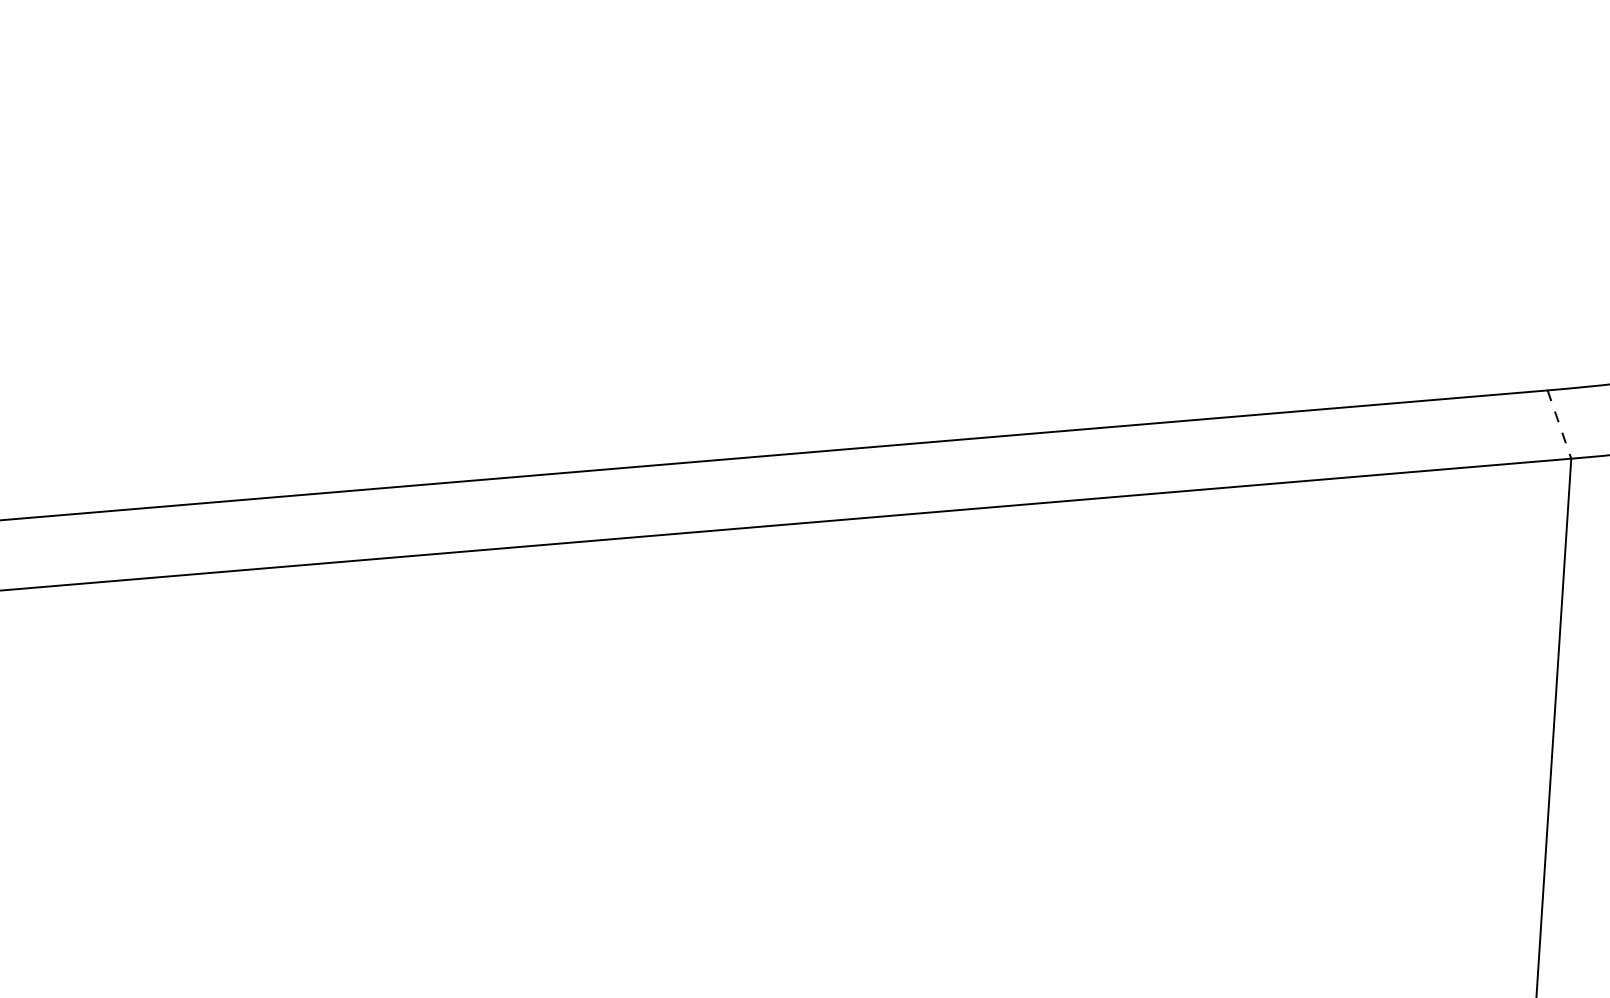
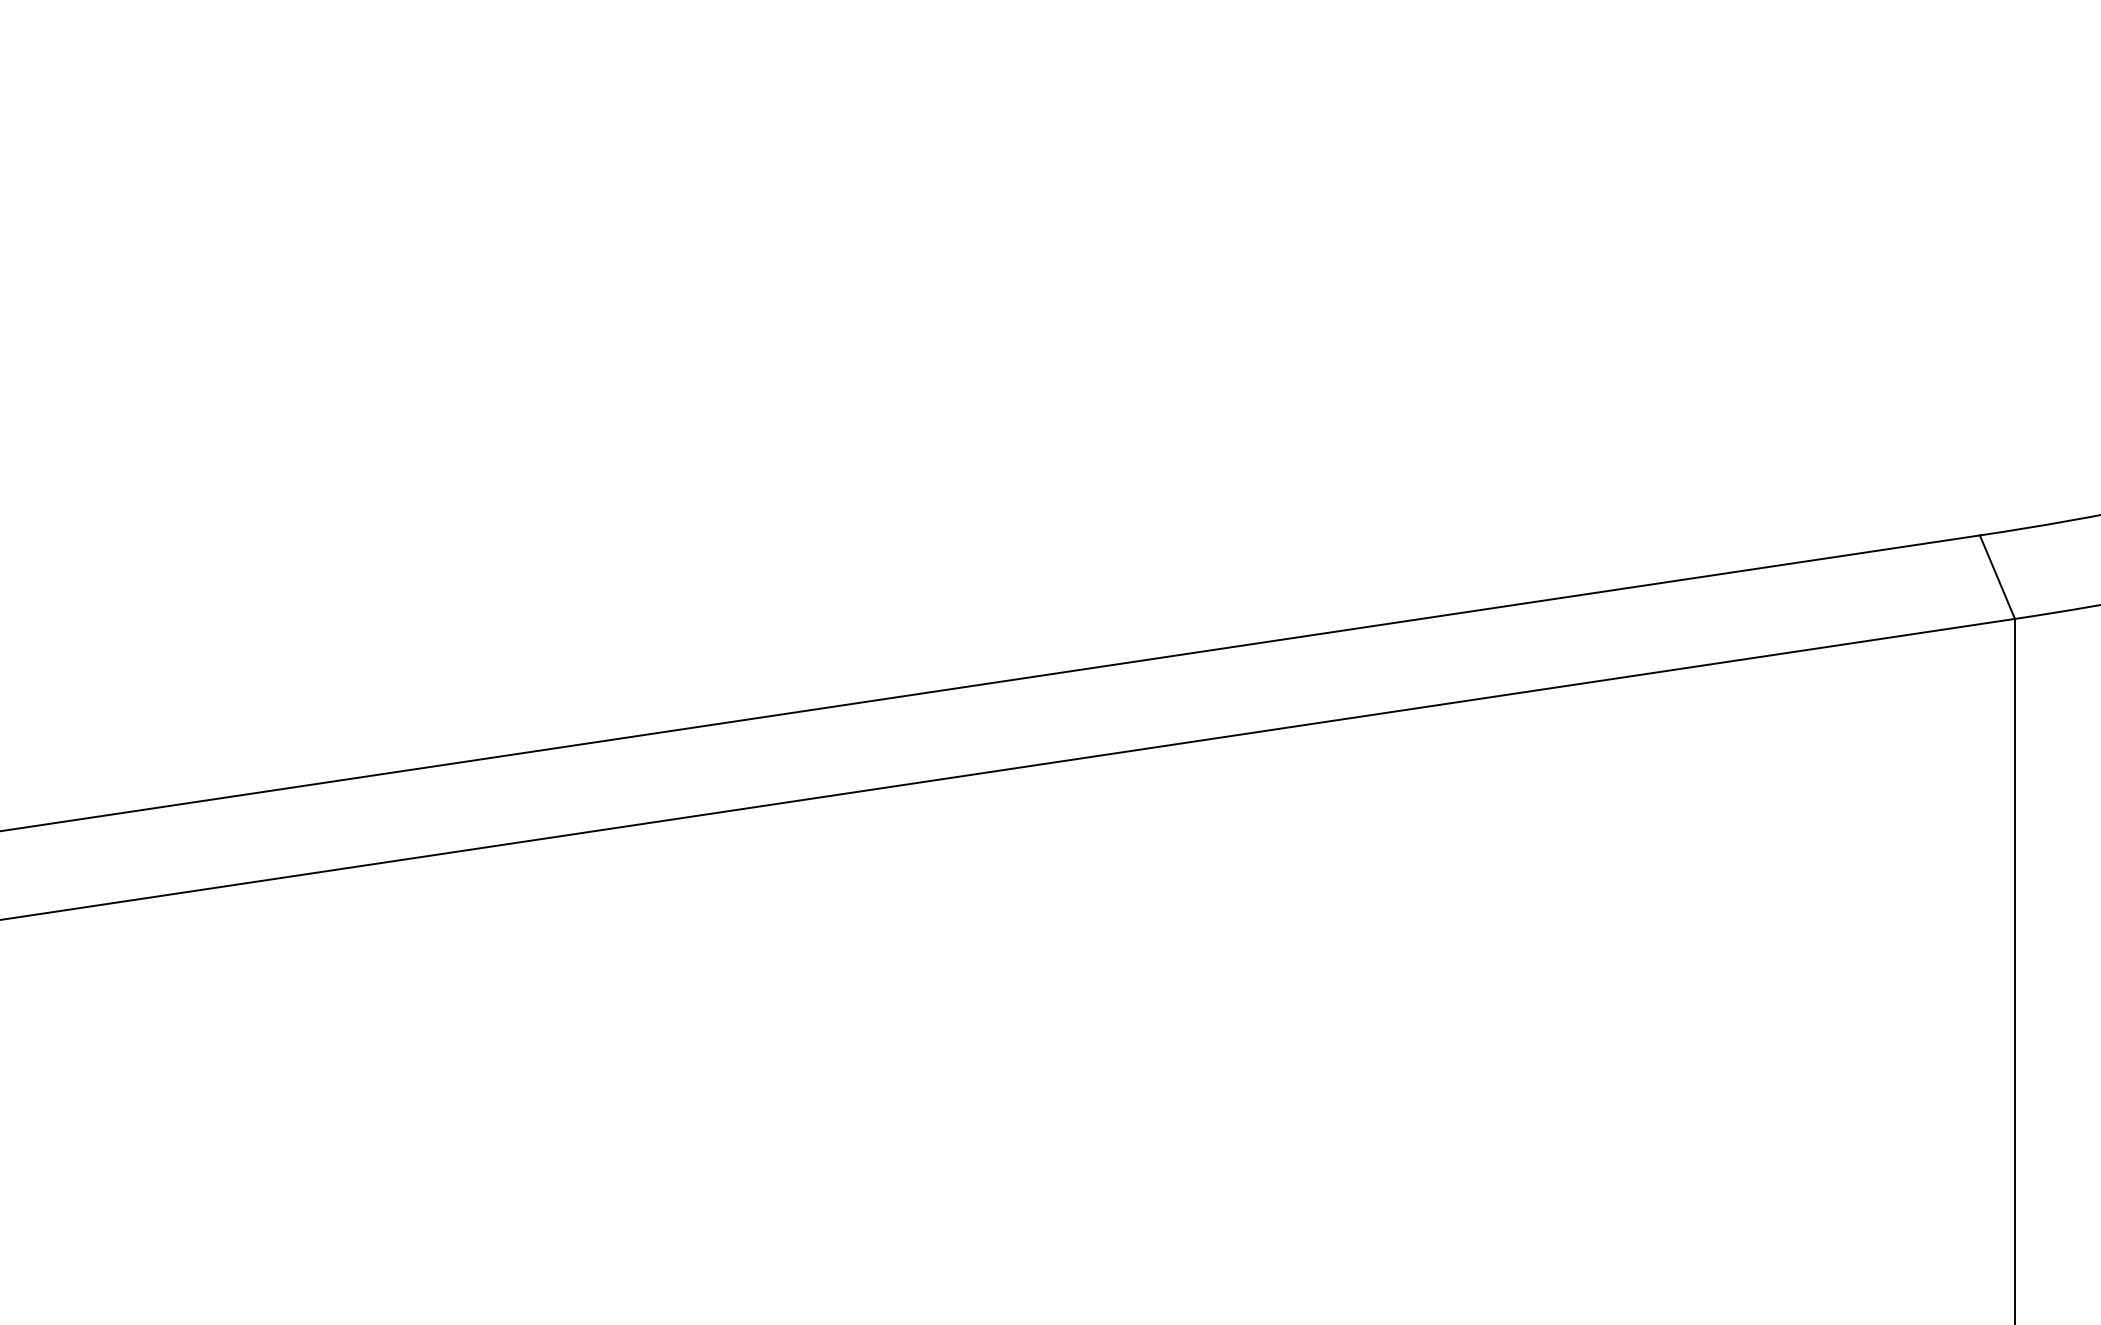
line: (1559, 424) -> (1997, 577), dashed -> solid

